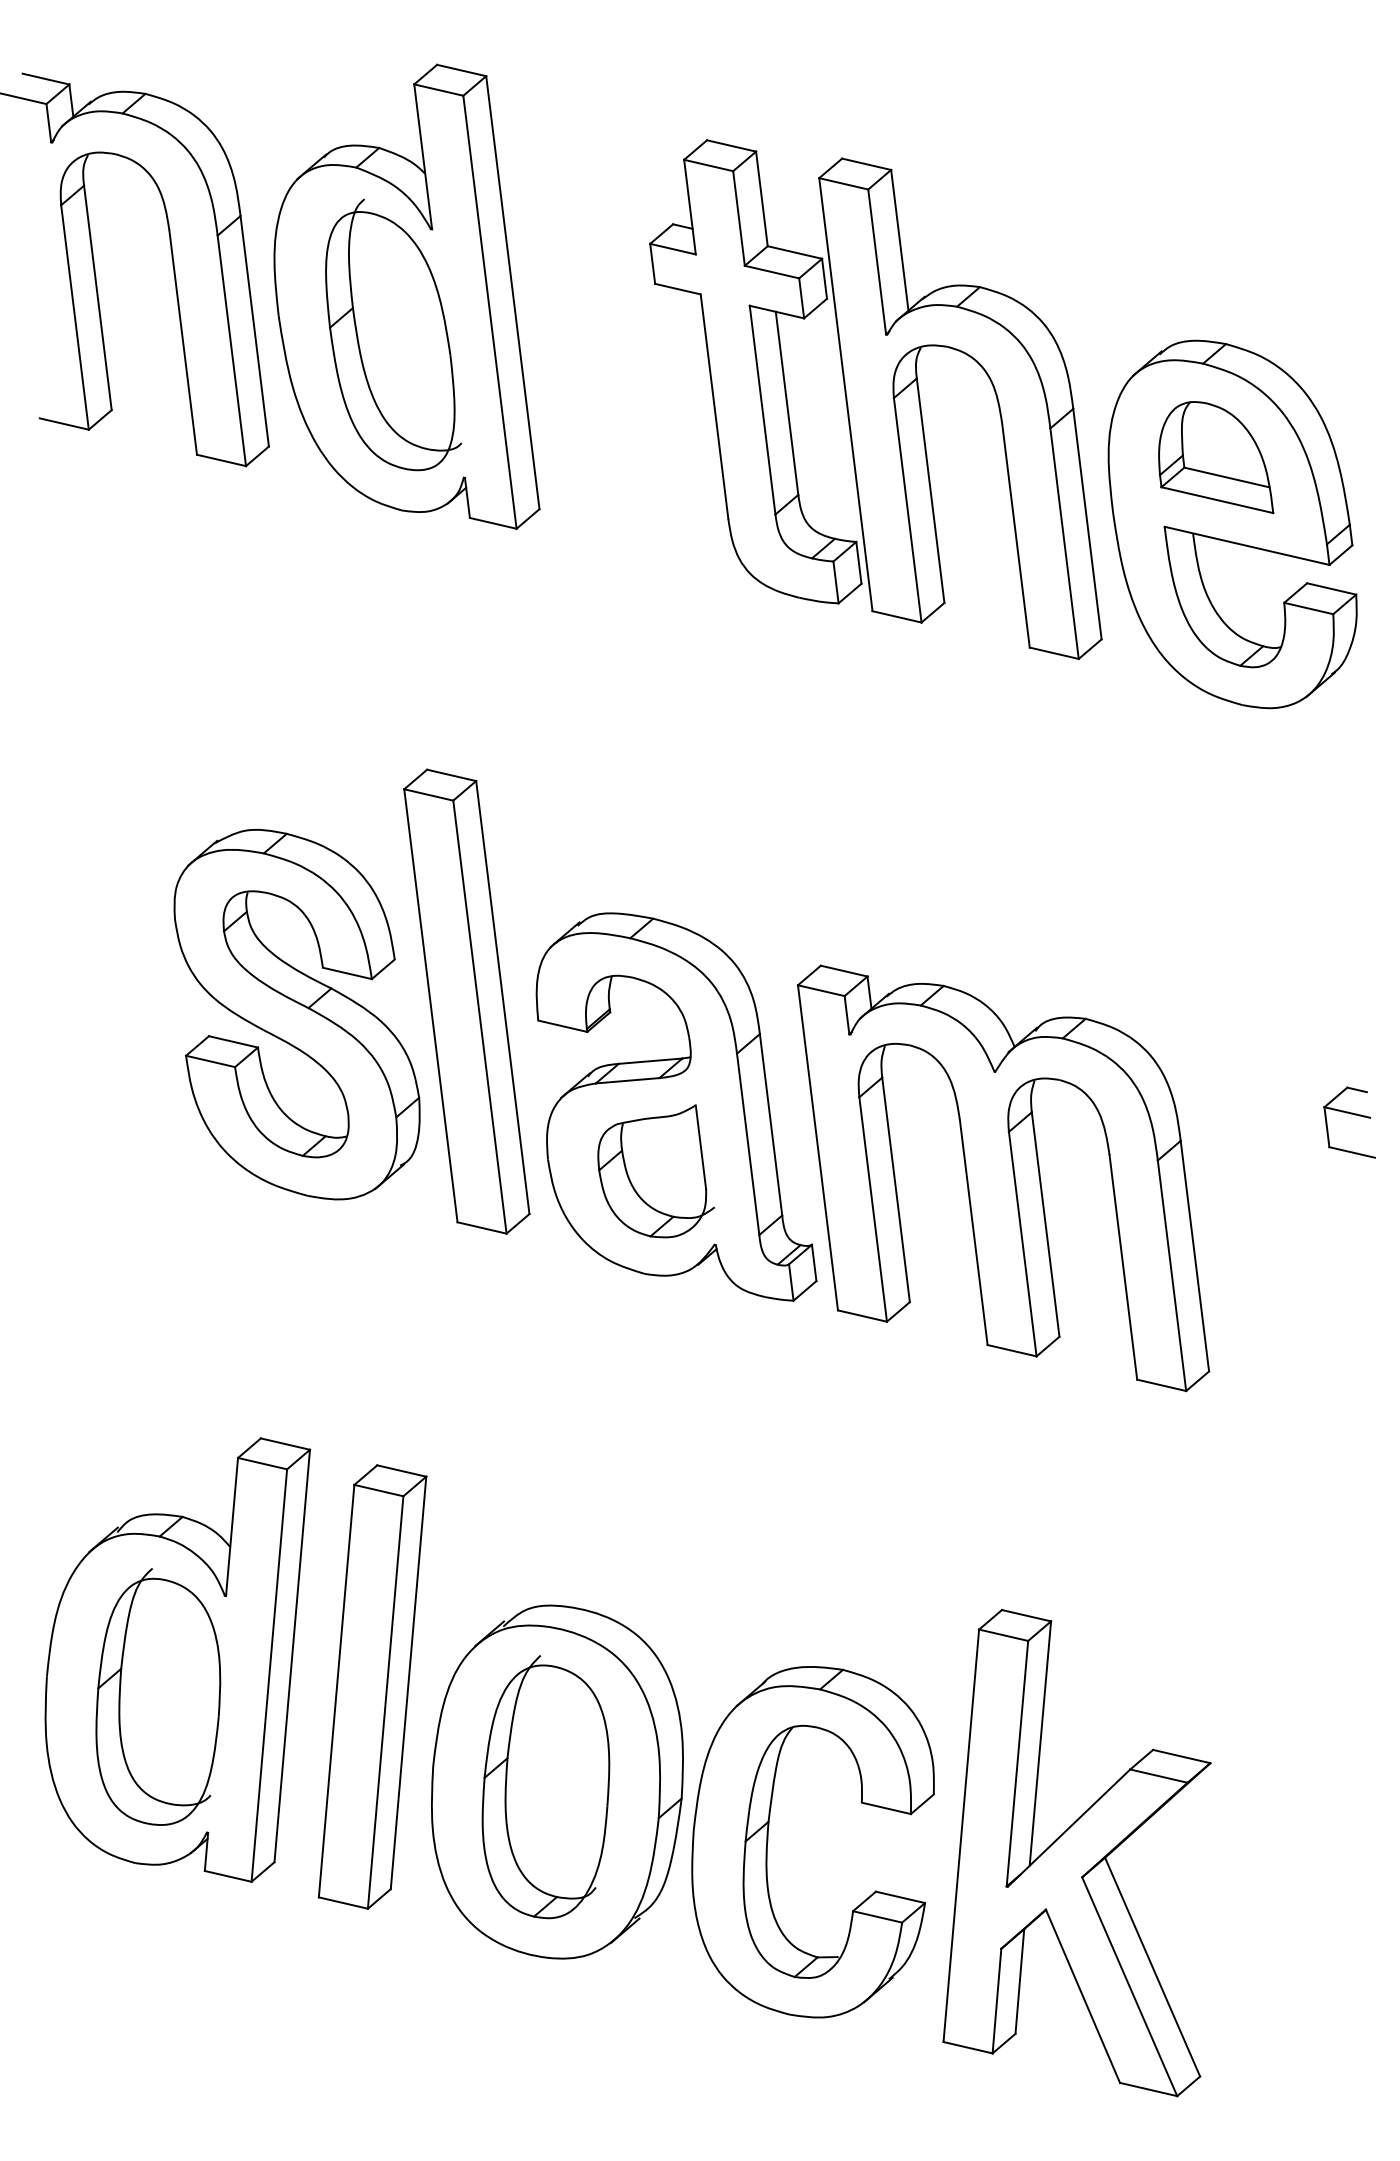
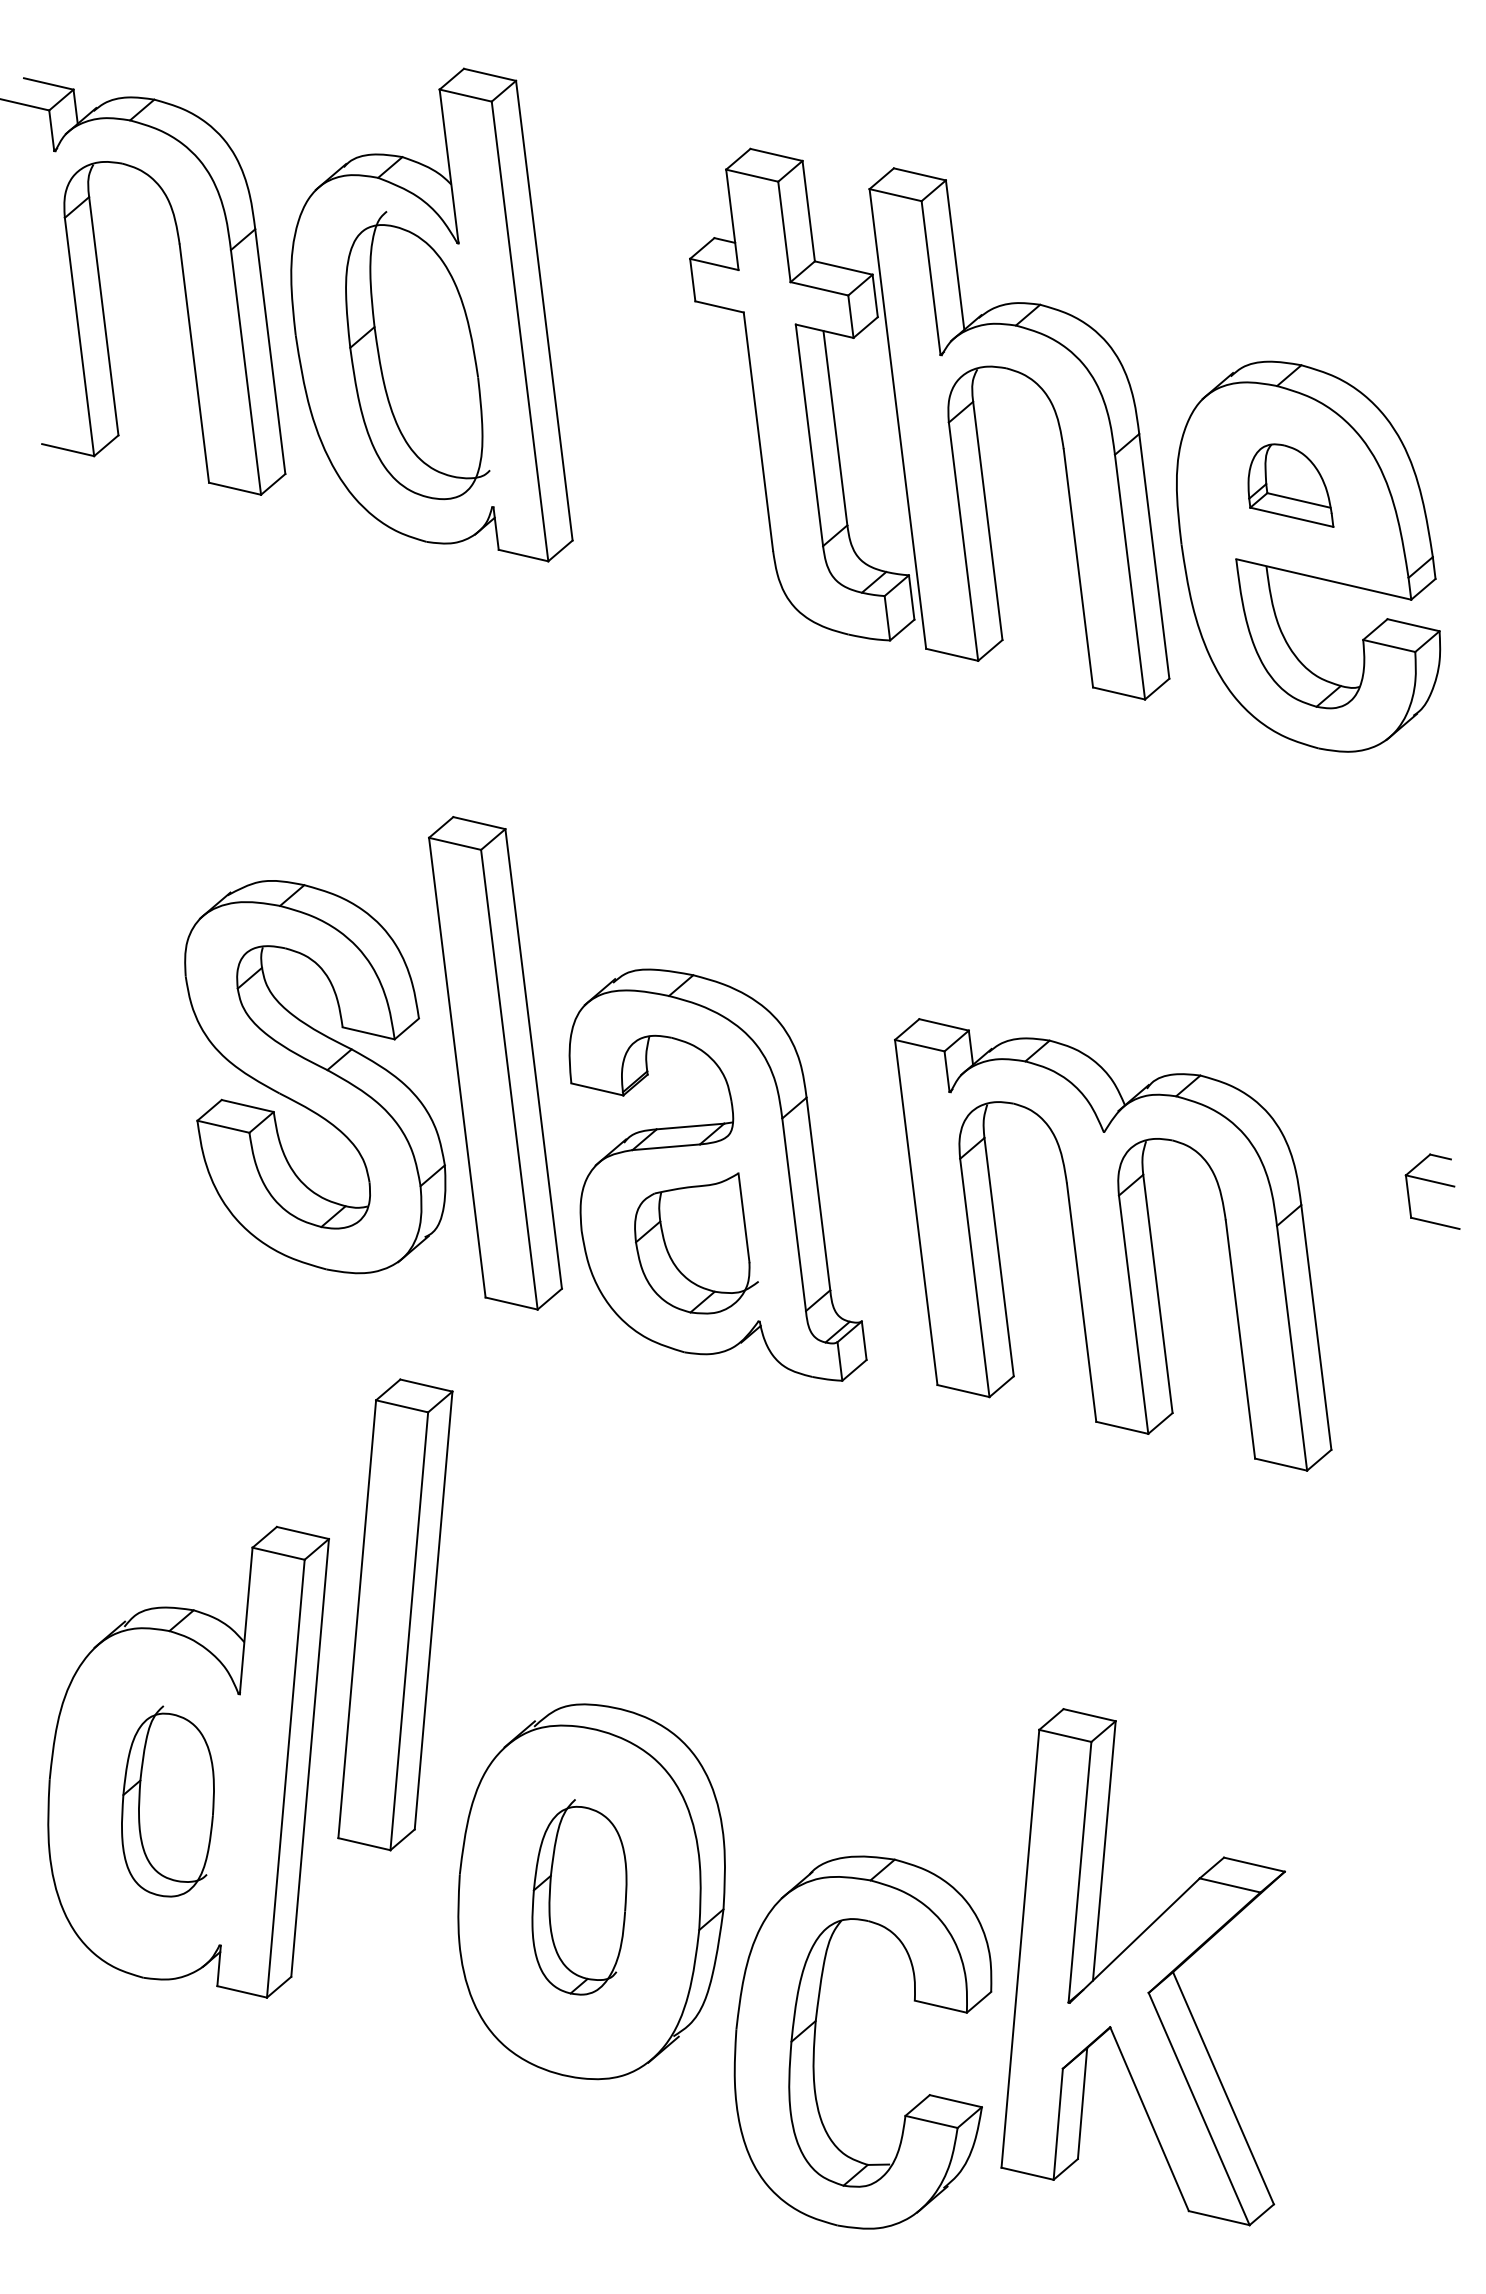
part: (1215, 457) -> (1290, 485), size x0.7
part: (1003, 1177) -> (1113, 1244), moved
part: (372, 1686) -> (395, 1614), moved
part: (157, 1697) -> (167, 1801), size x0.7
part: (545, 1787) -> (579, 1897), size x0.7
part: (768, 1842) -> (815, 2042), moved

